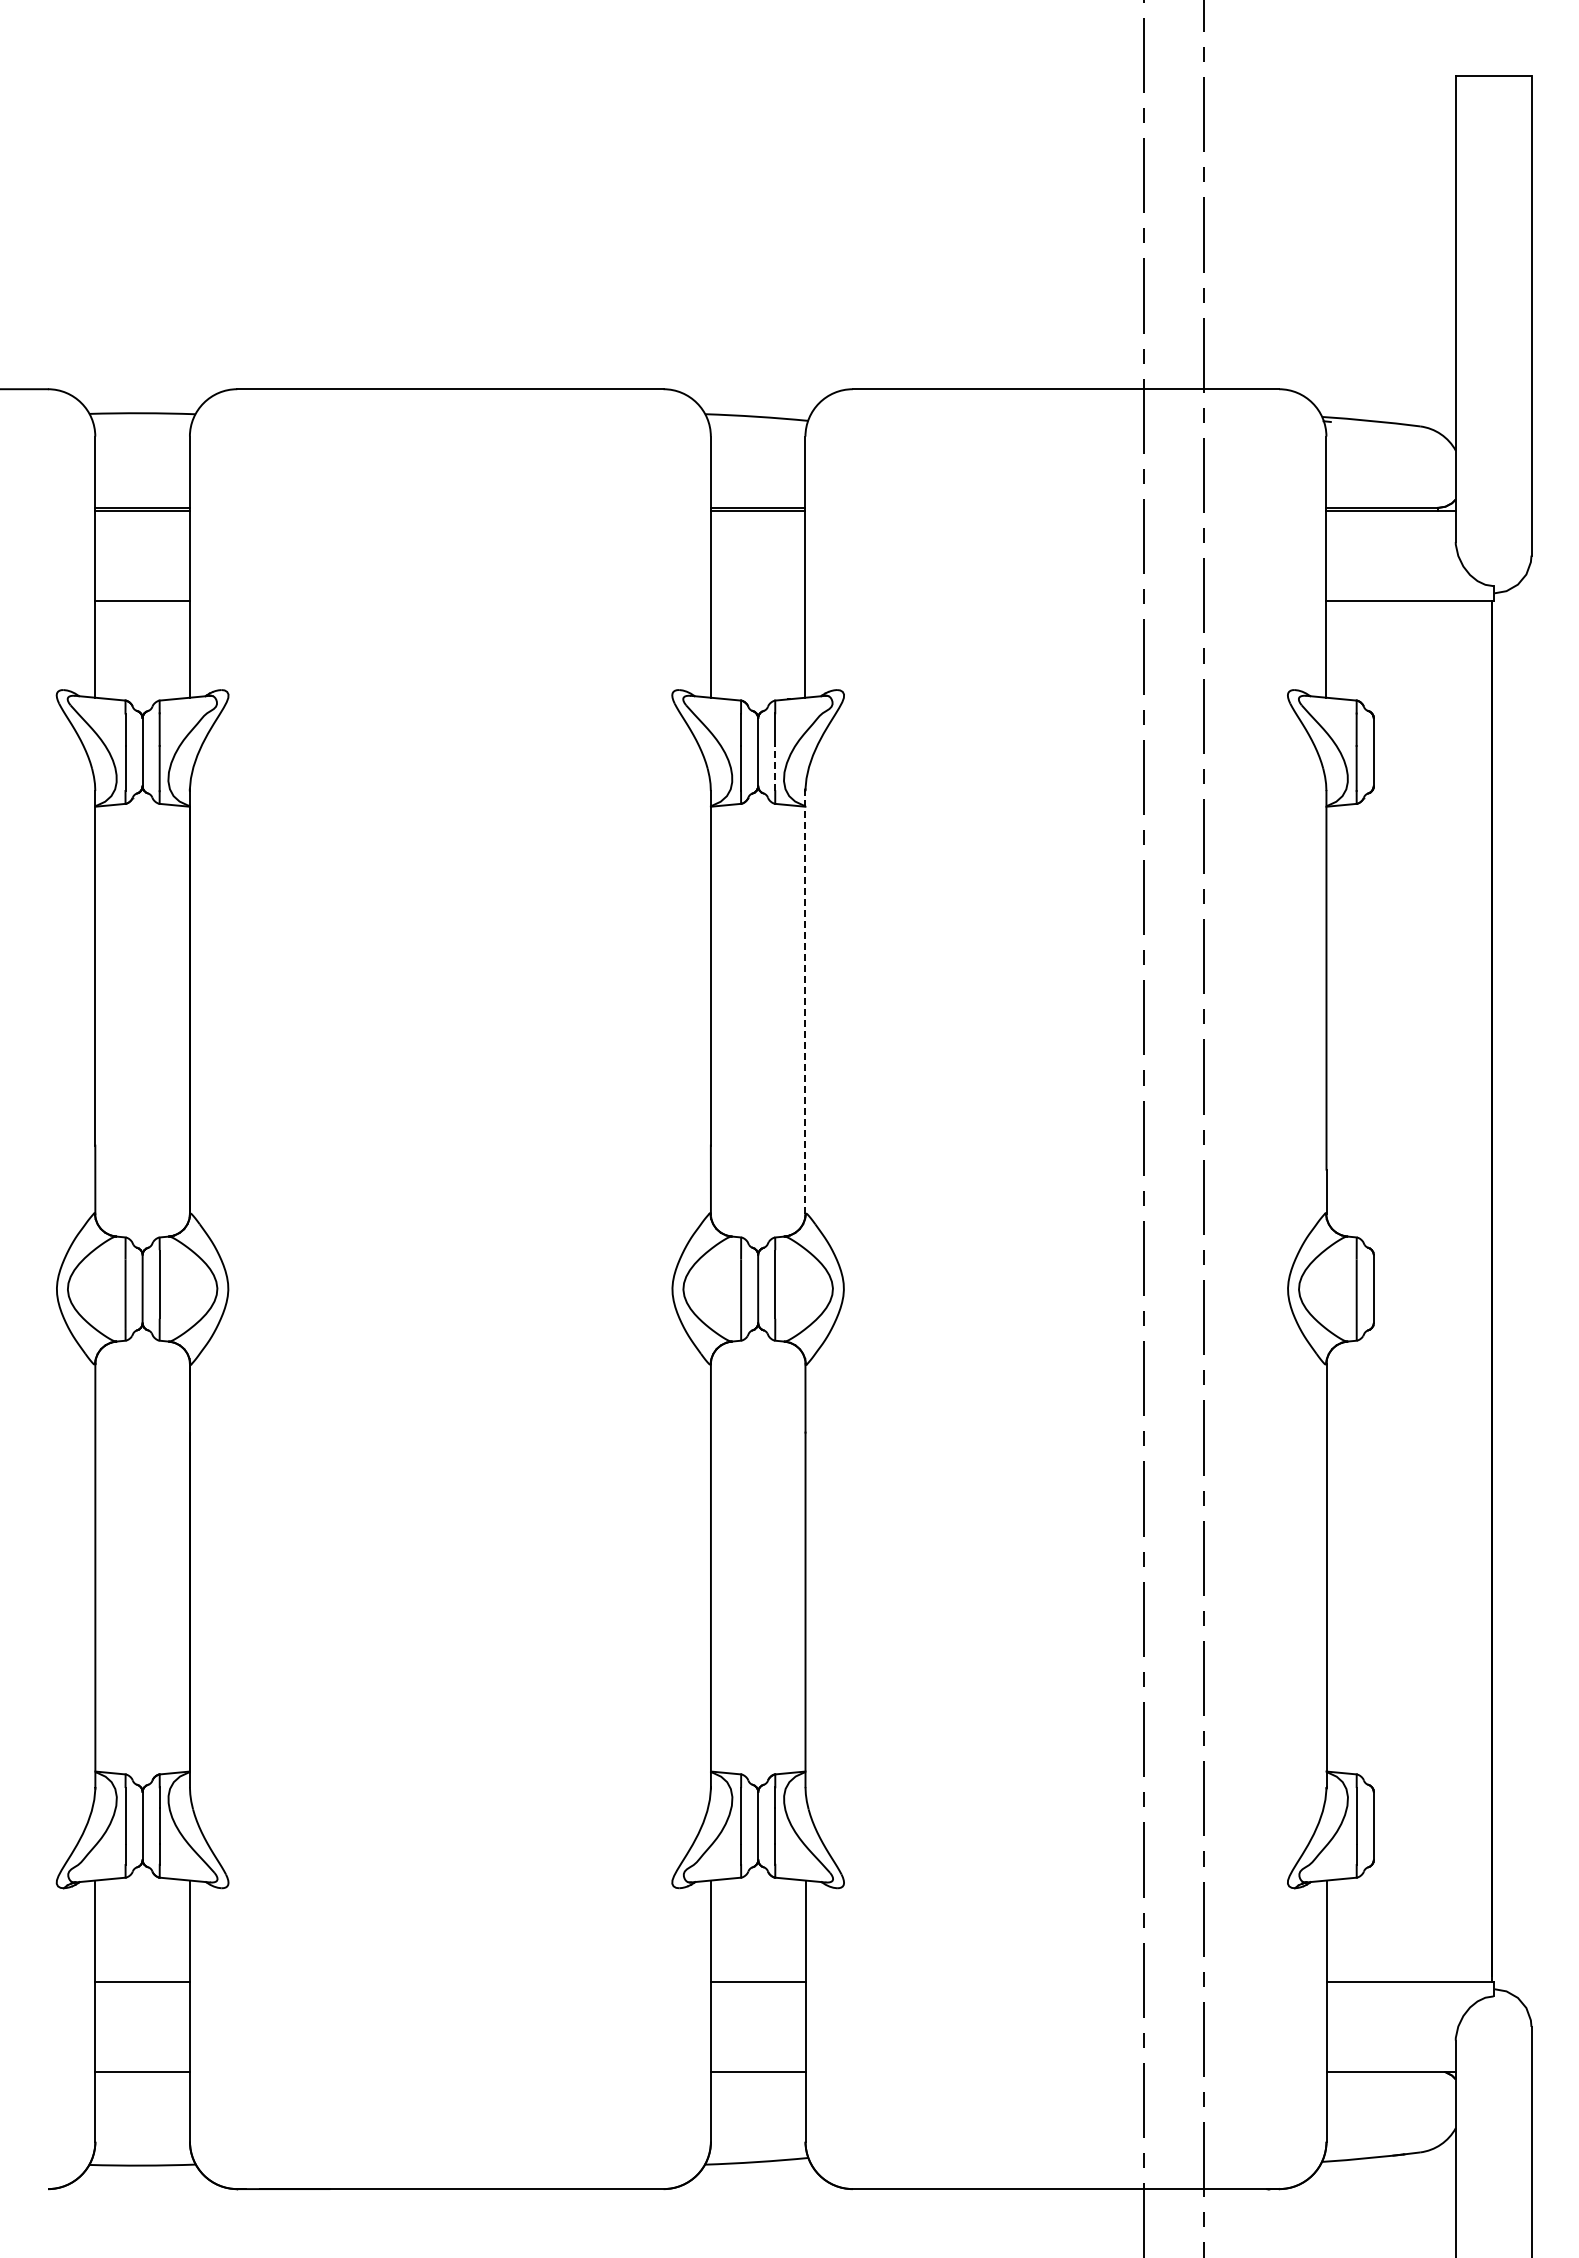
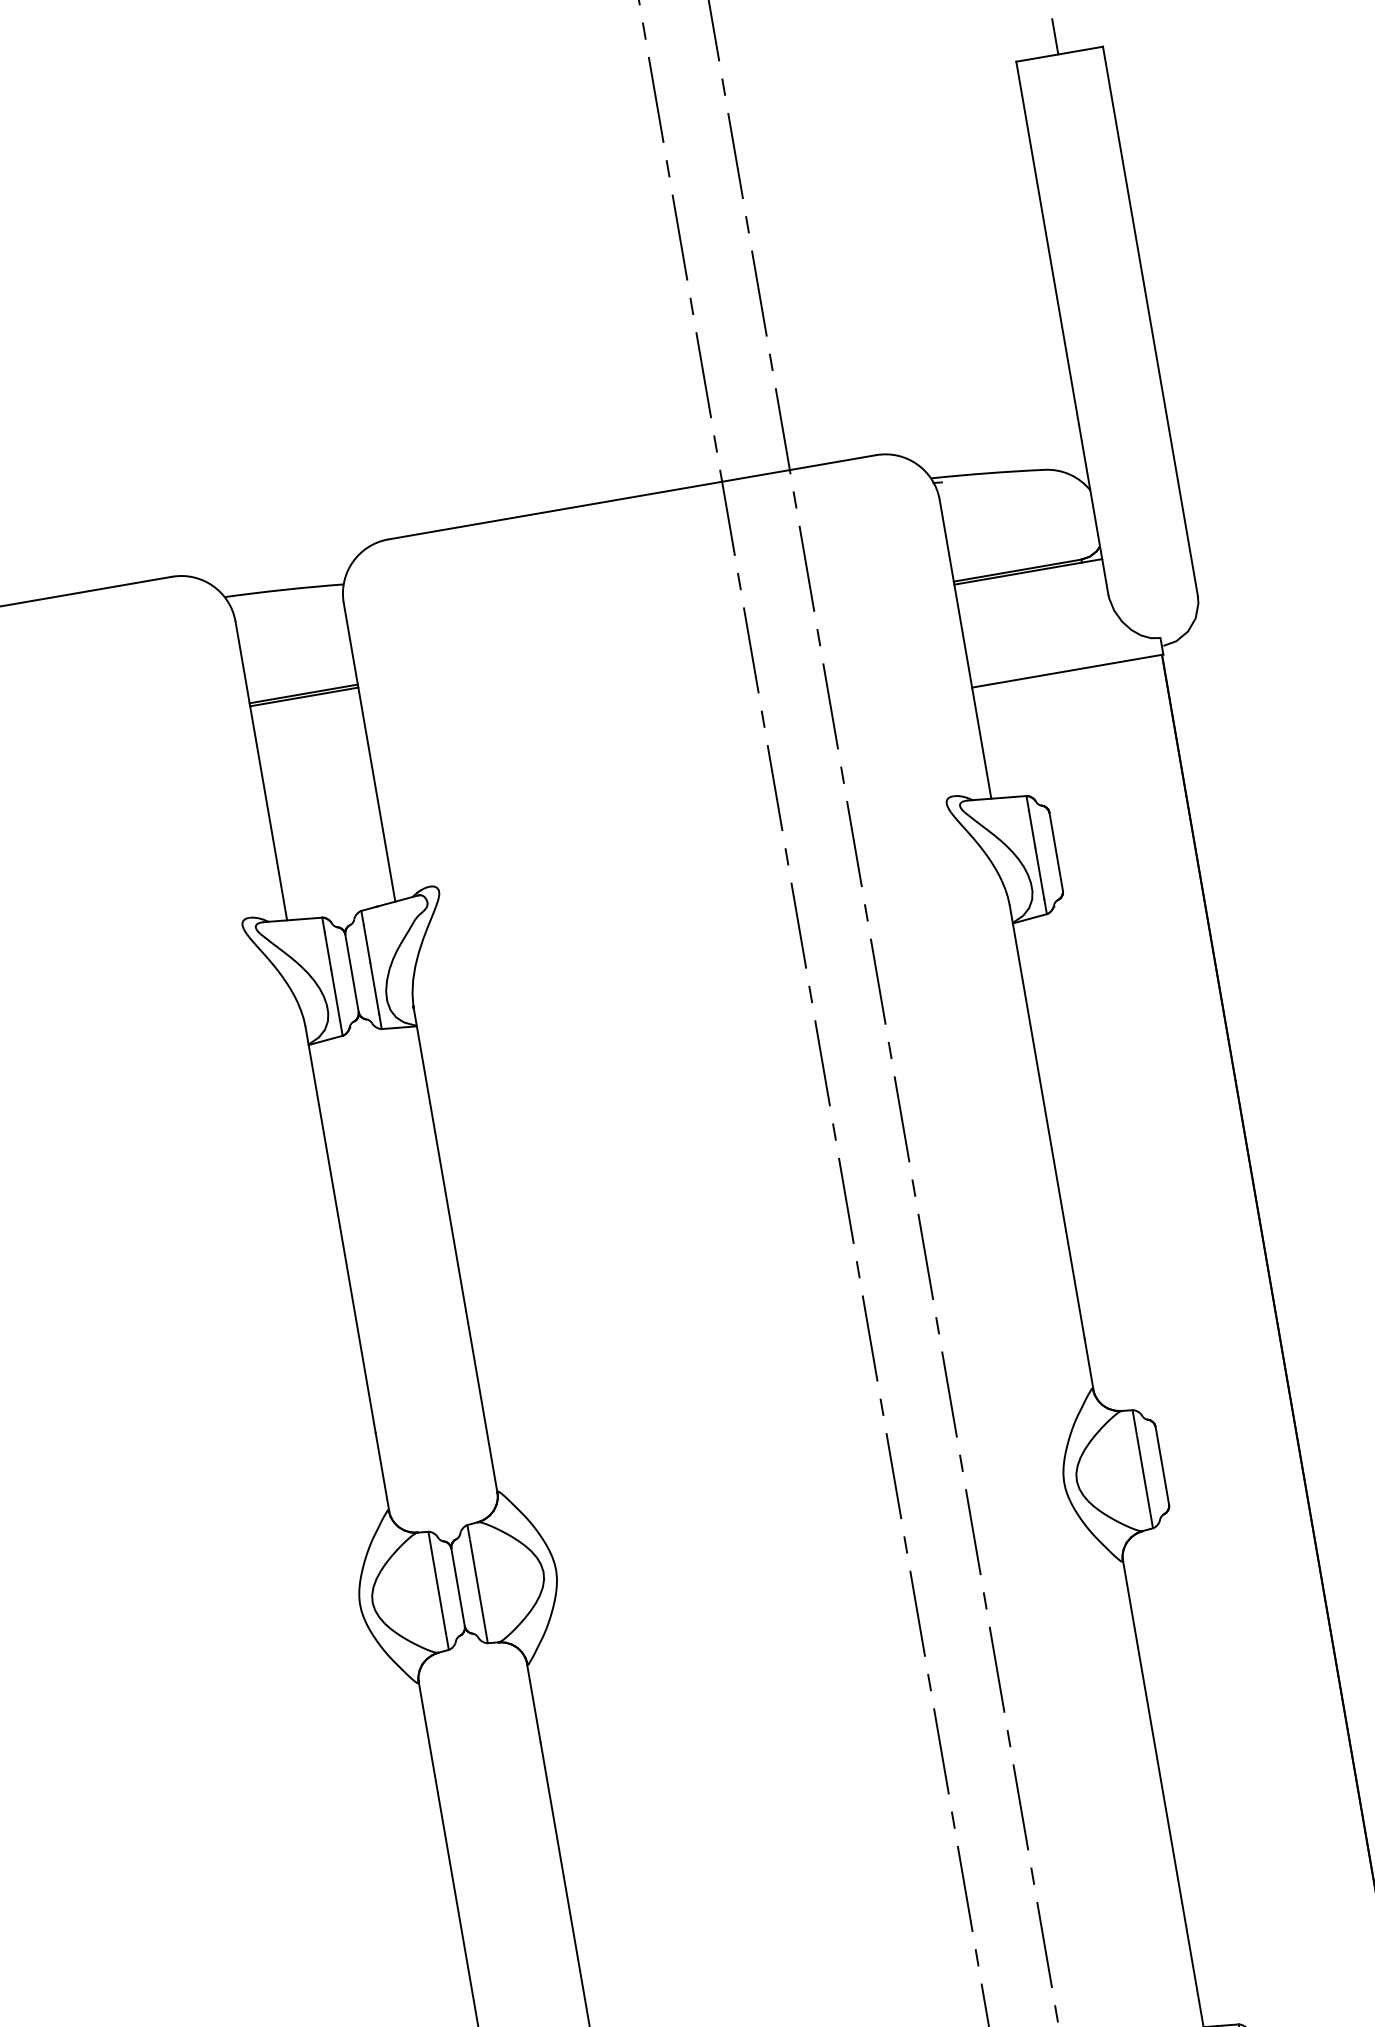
line: (1492, 60) -> (1055, 36), added
line: (775, 768) -> (375, 988), dashed -> solid
line: (805, 1002) -> (455, 1250), dashed -> solid

